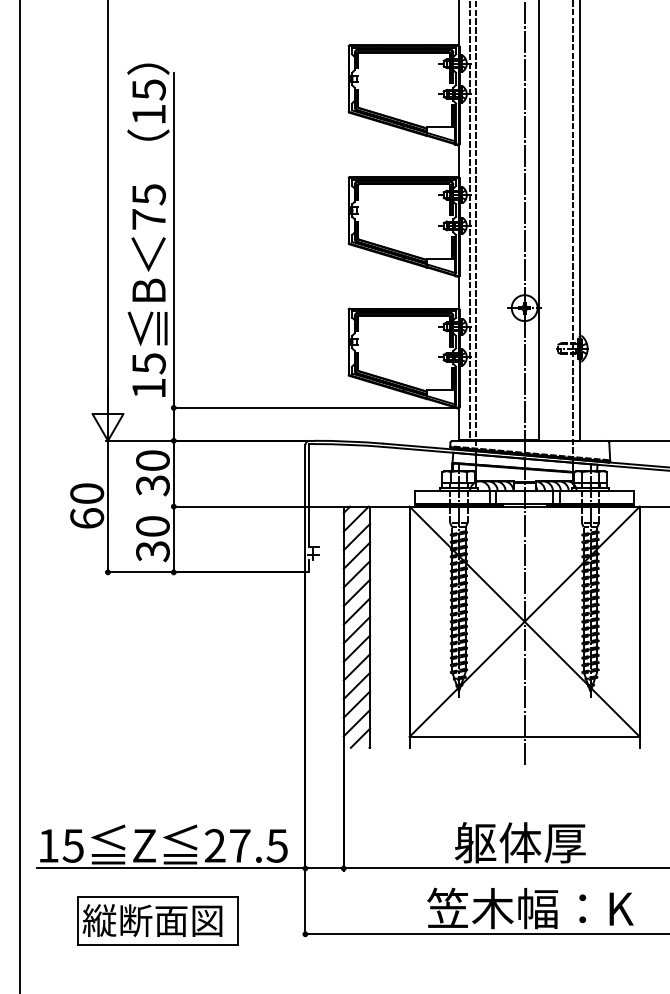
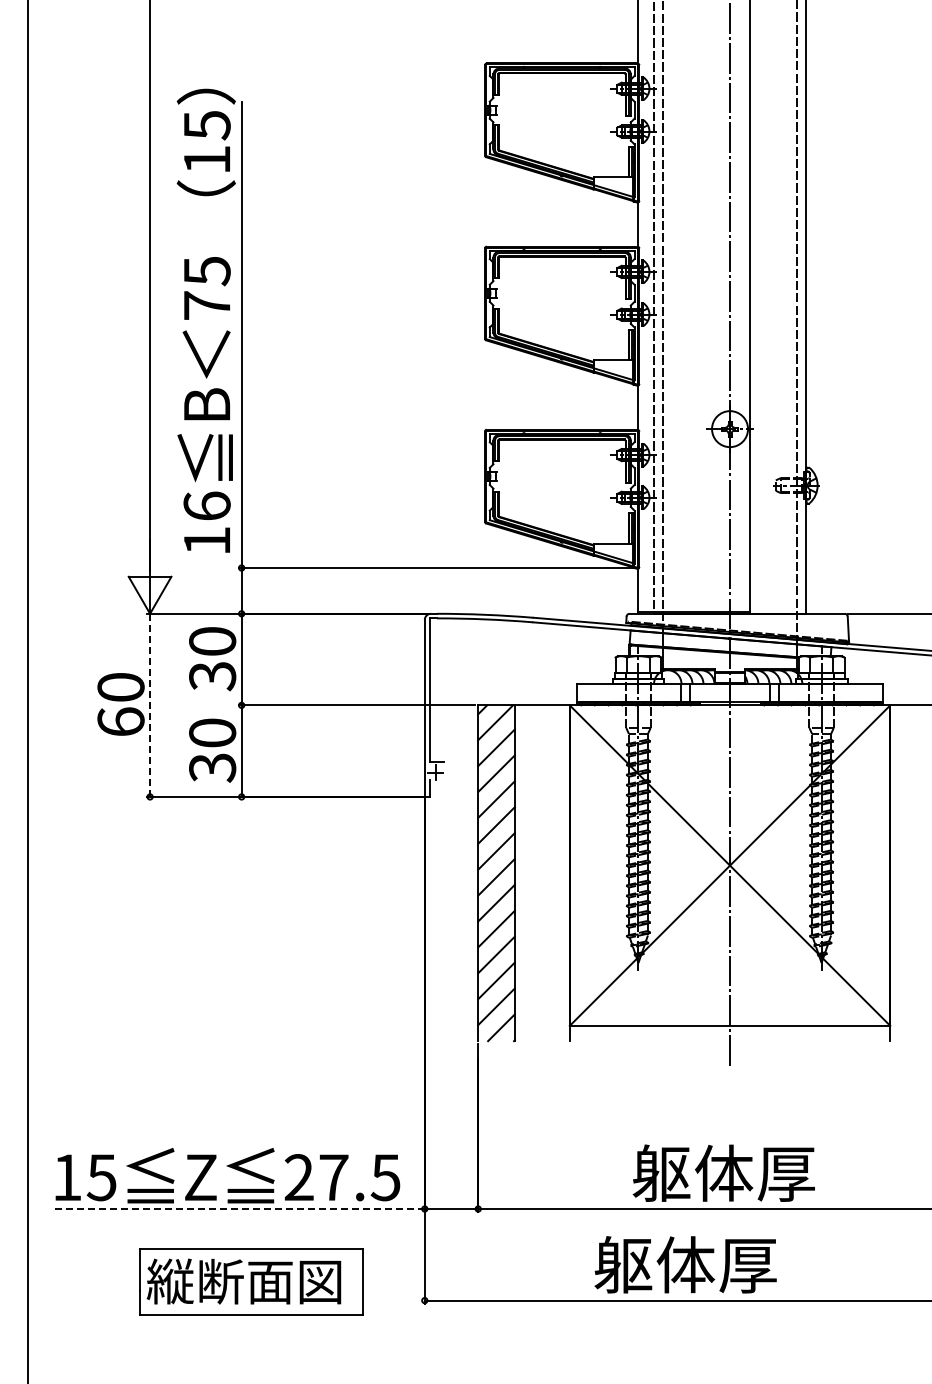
text: (148, 363) -> (206, 506), 15 -> 16
line: (108, 506) -> (150, 705), solid -> dashed
line: (170, 868) -> (237, 1209), solid -> dashed
text: (530, 908) -> (737, 1264), 笠木幅：K -> 躯体厚
part: (157, 920) -> (251, 1281), moved

